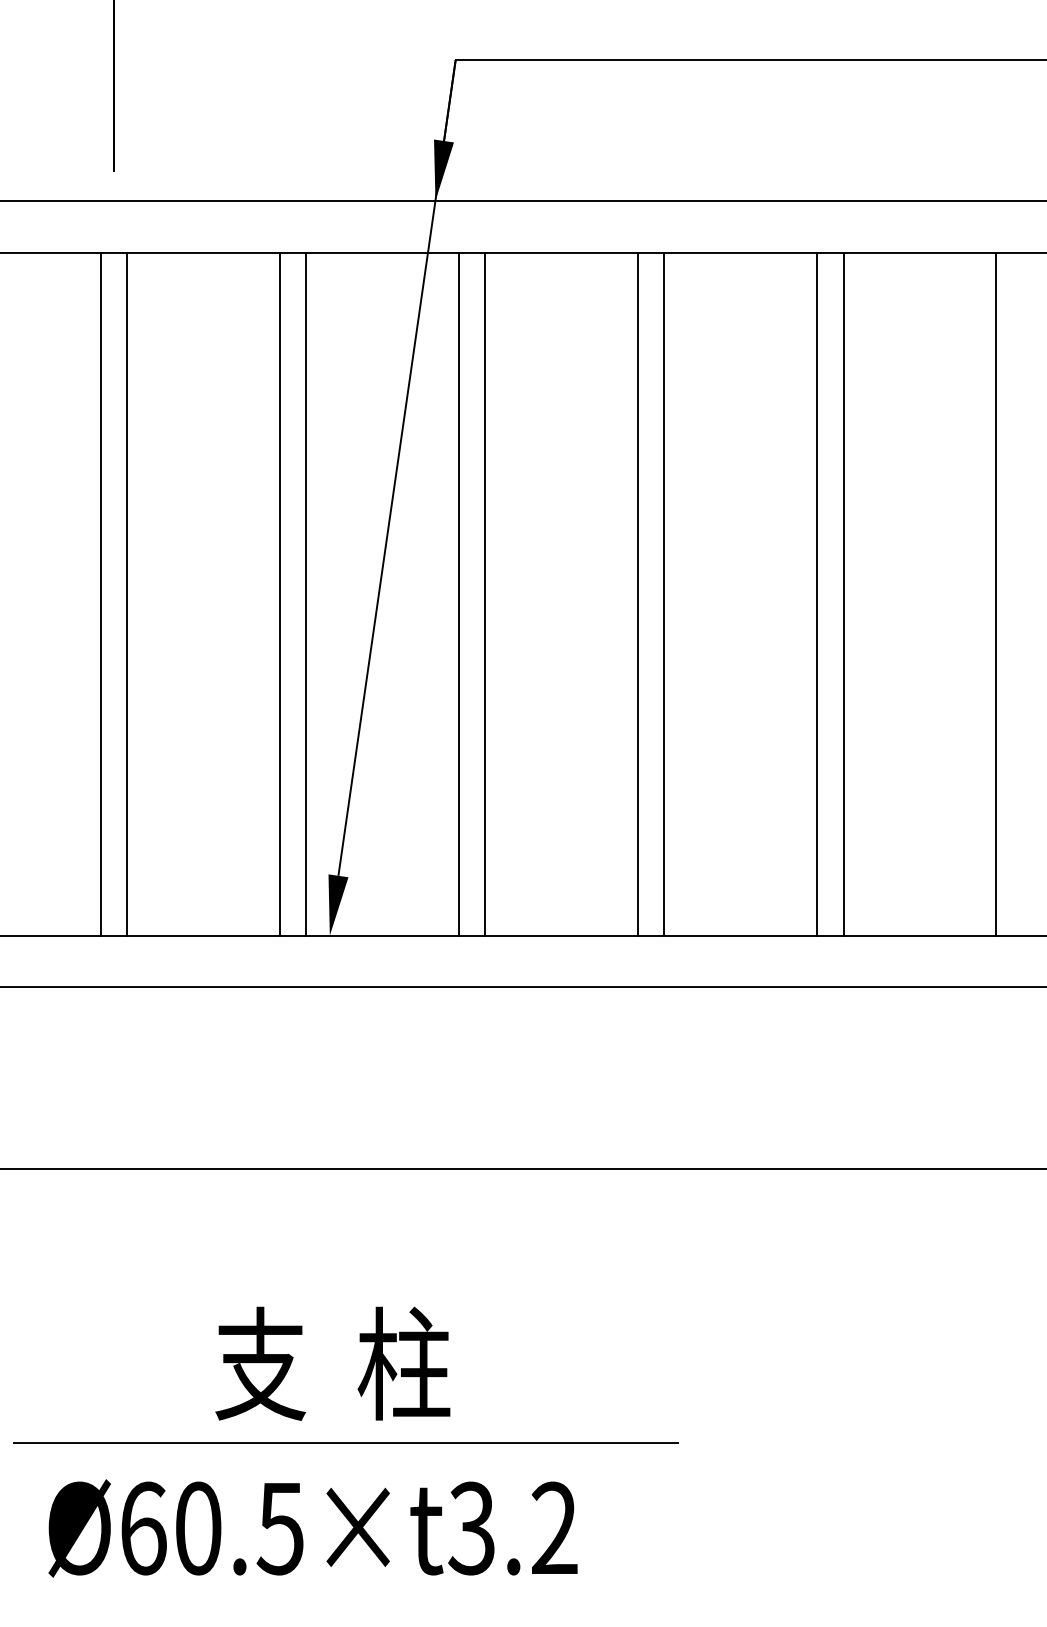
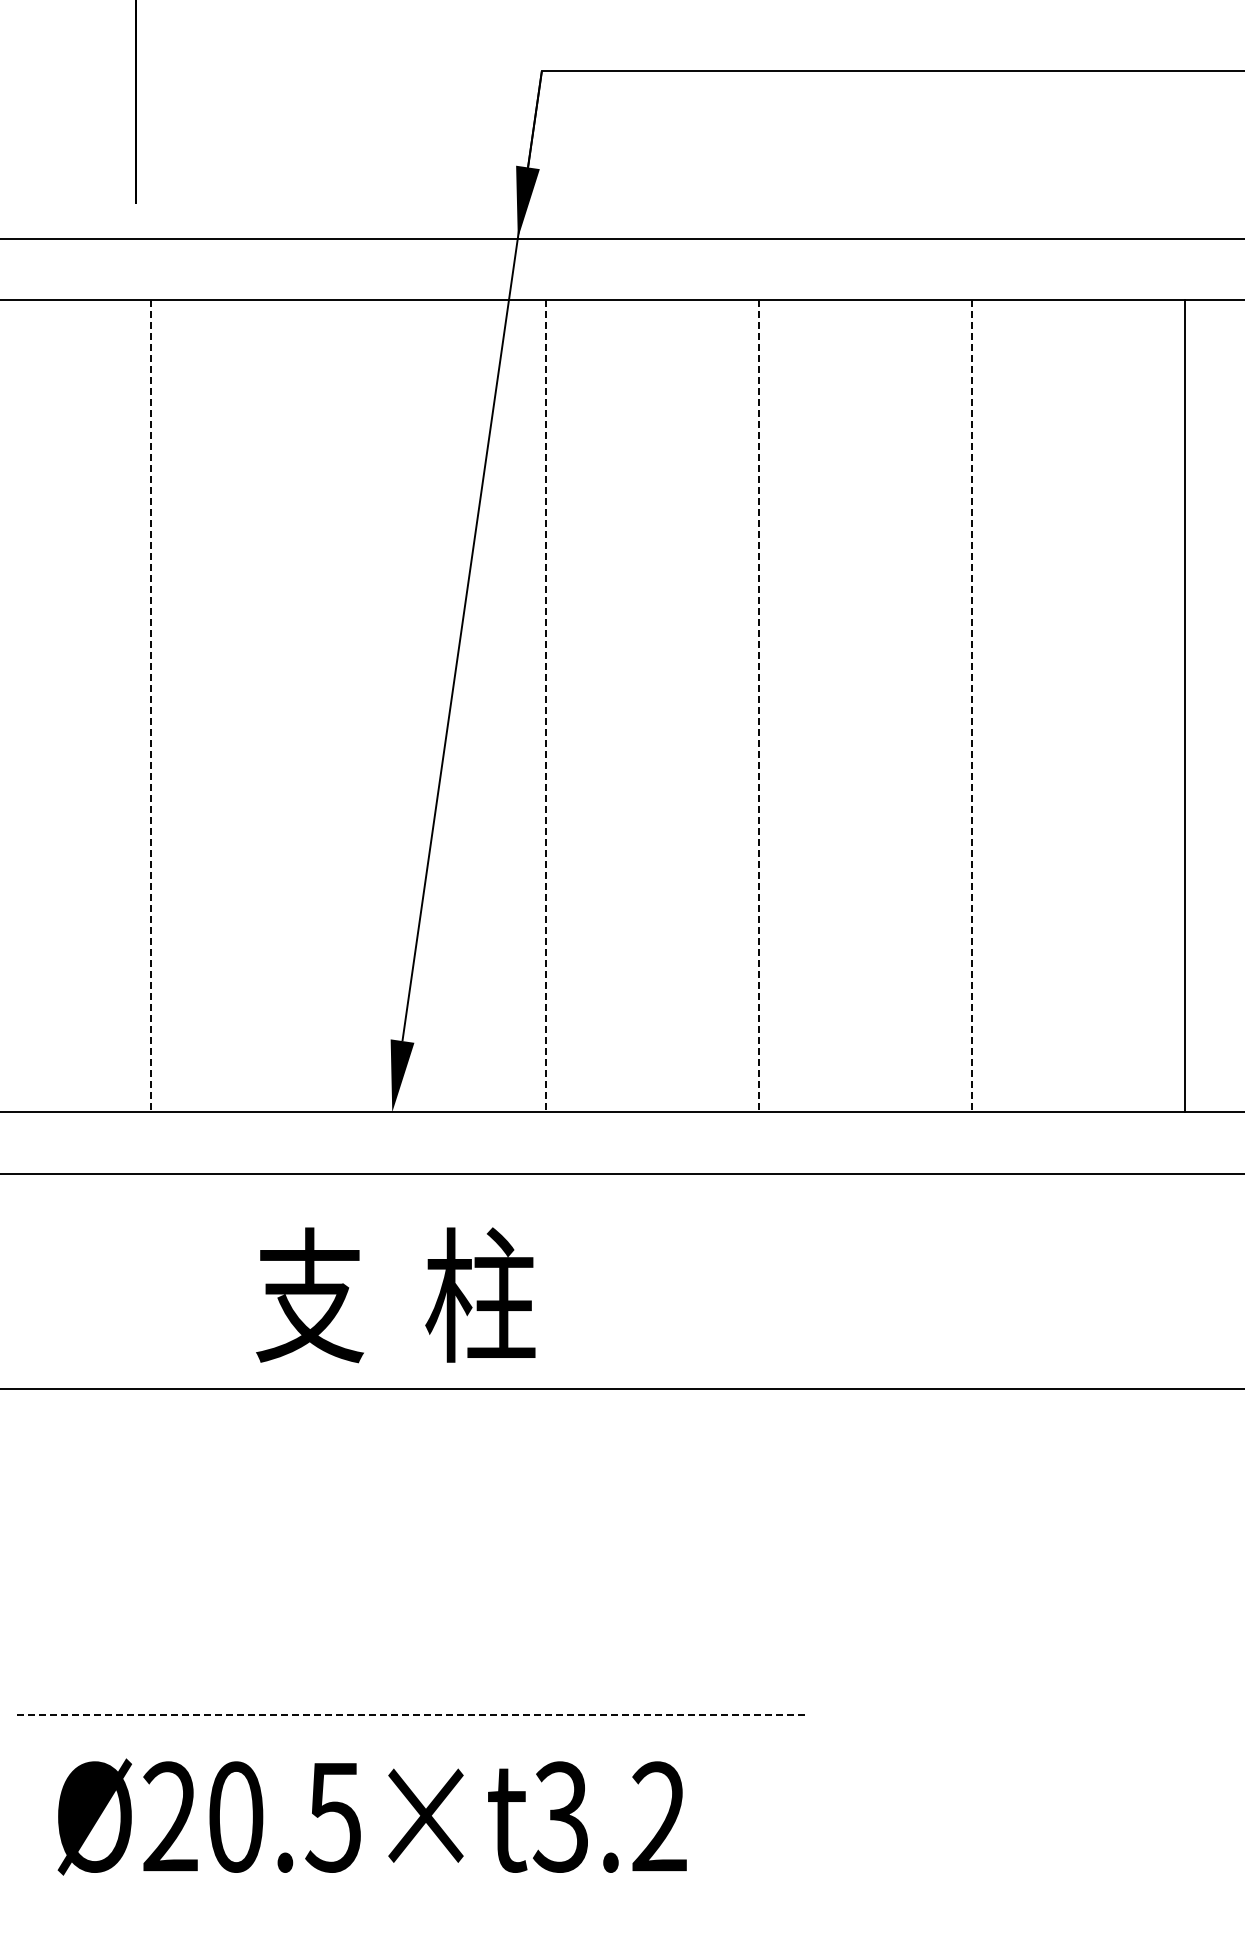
line: (101, 594) -> (120, 706), removed
line: (127, 594) -> (151, 706), solid -> dashed
line: (280, 594) -> (333, 706), removed
line: (306, 594) -> (364, 706), removed
line: (458, 594) -> (545, 706), solid -> dashed
line: (485, 594) -> (577, 706), removed
line: (637, 594) -> (758, 706), solid -> dashed
line: (664, 594) -> (790, 706), removed
line: (817, 594) -> (971, 706), solid -> dashed
line: (843, 594) -> (1003, 706), removed
text: (332, 1363) -> (395, 1295), moved
line: (346, 1443) -> (411, 1715), solid -> dashed
text: (143, 1528) -> (170, 1816), Ø60.5×t3.2 -> Ø20.5×t3.2

